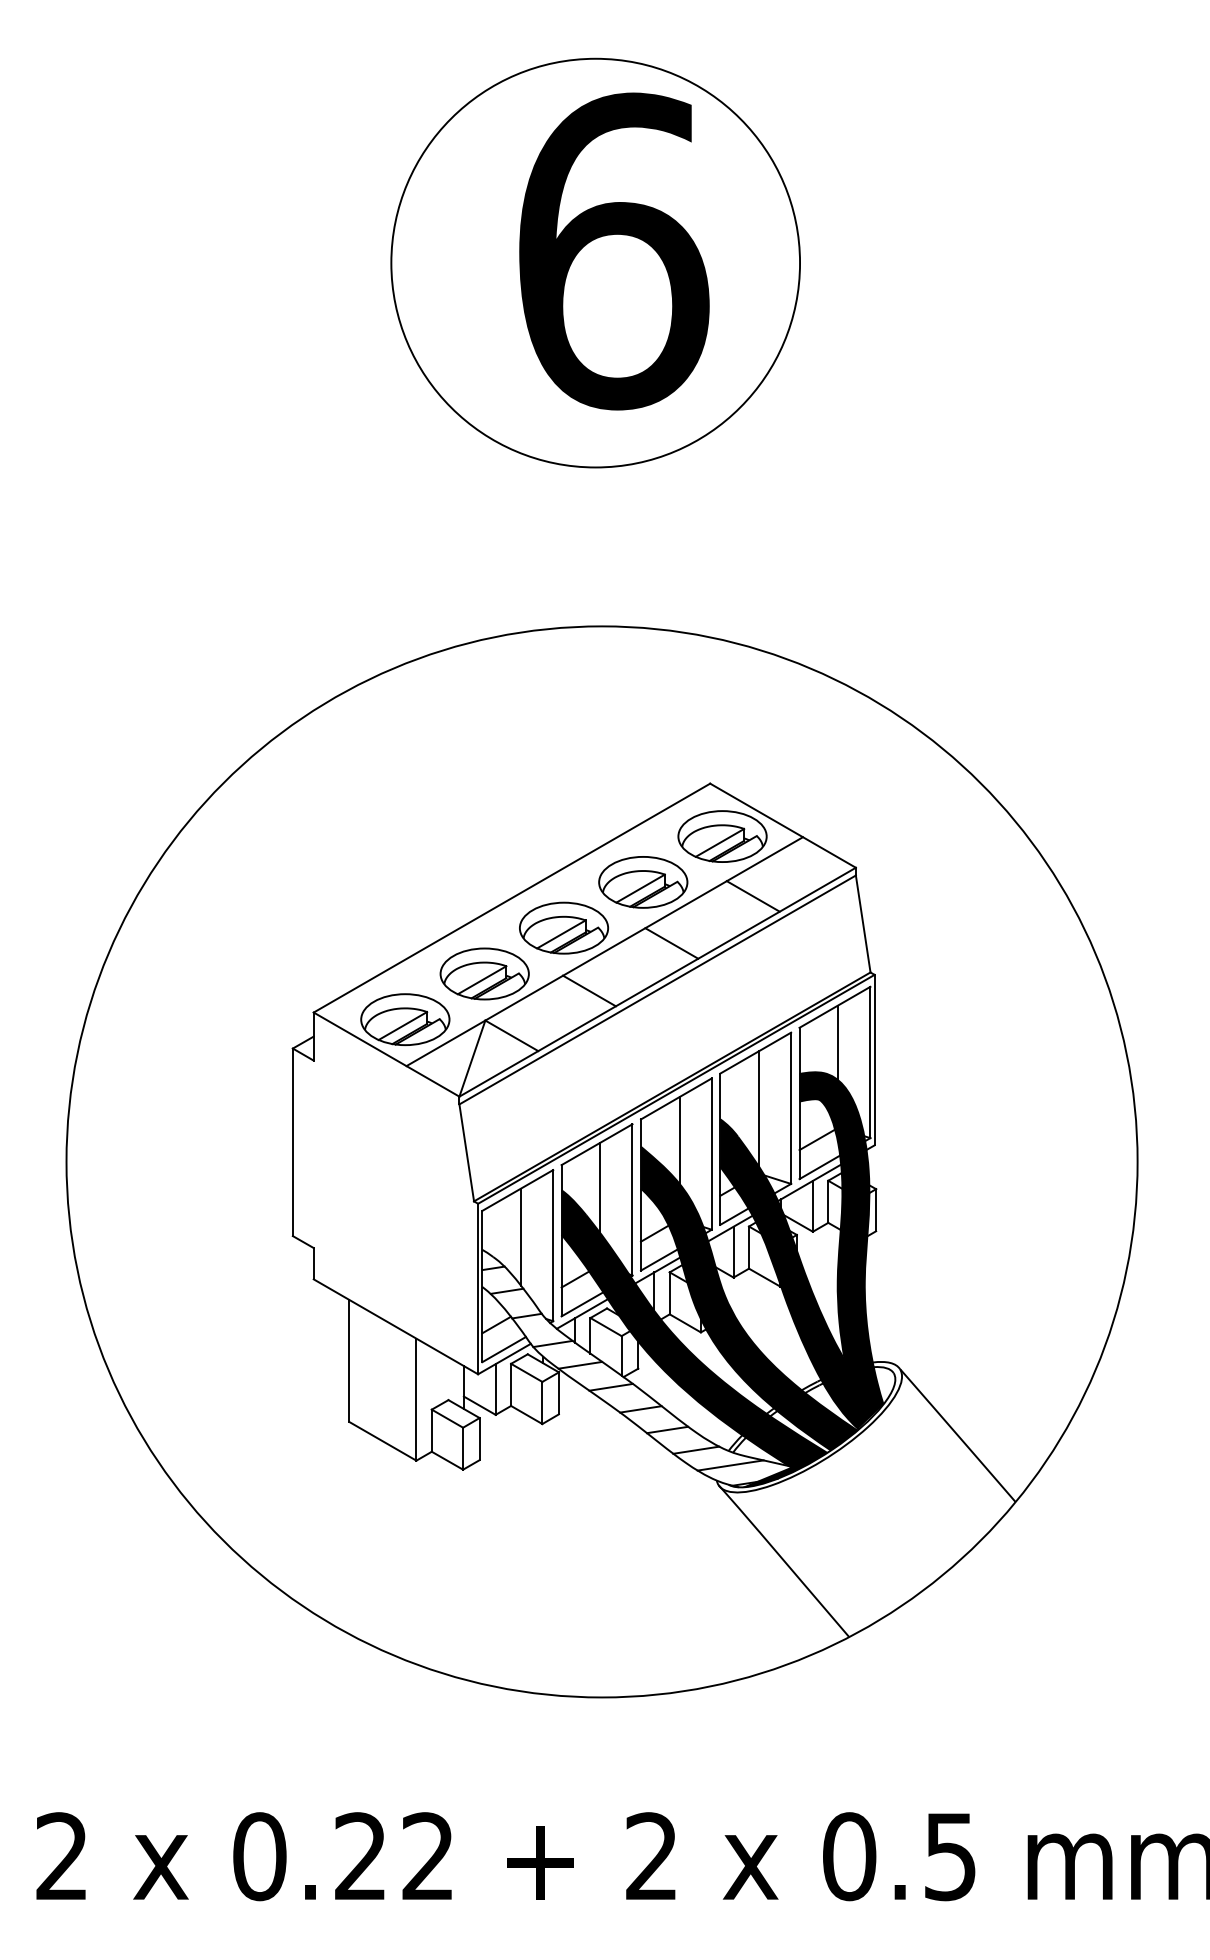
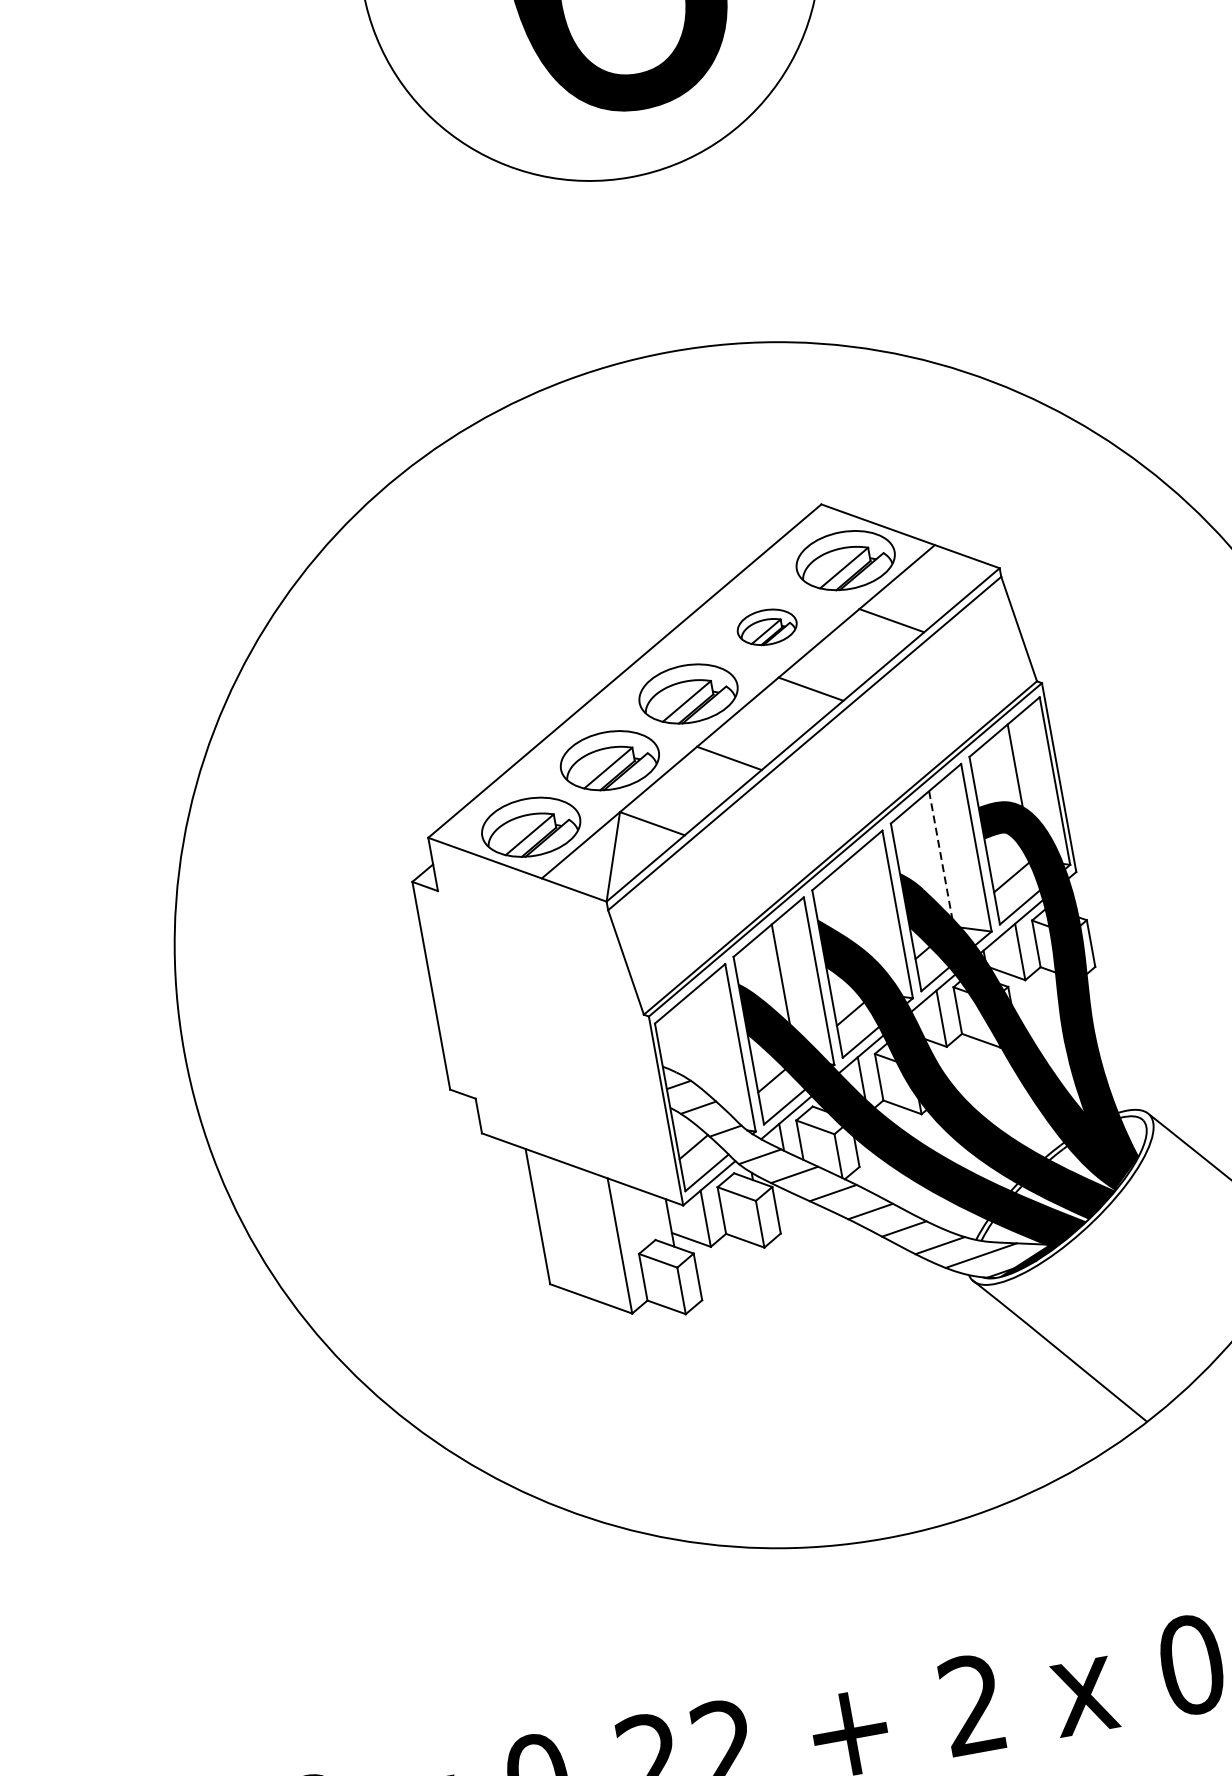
part: (643, 882) -> (767, 627), size x0.6
line: (758, 1109) -> (940, 855), solid -> dashed
line: (679, 1140) -> (859, 905), removed
line: (520, 1236) -> (702, 1044), removed

